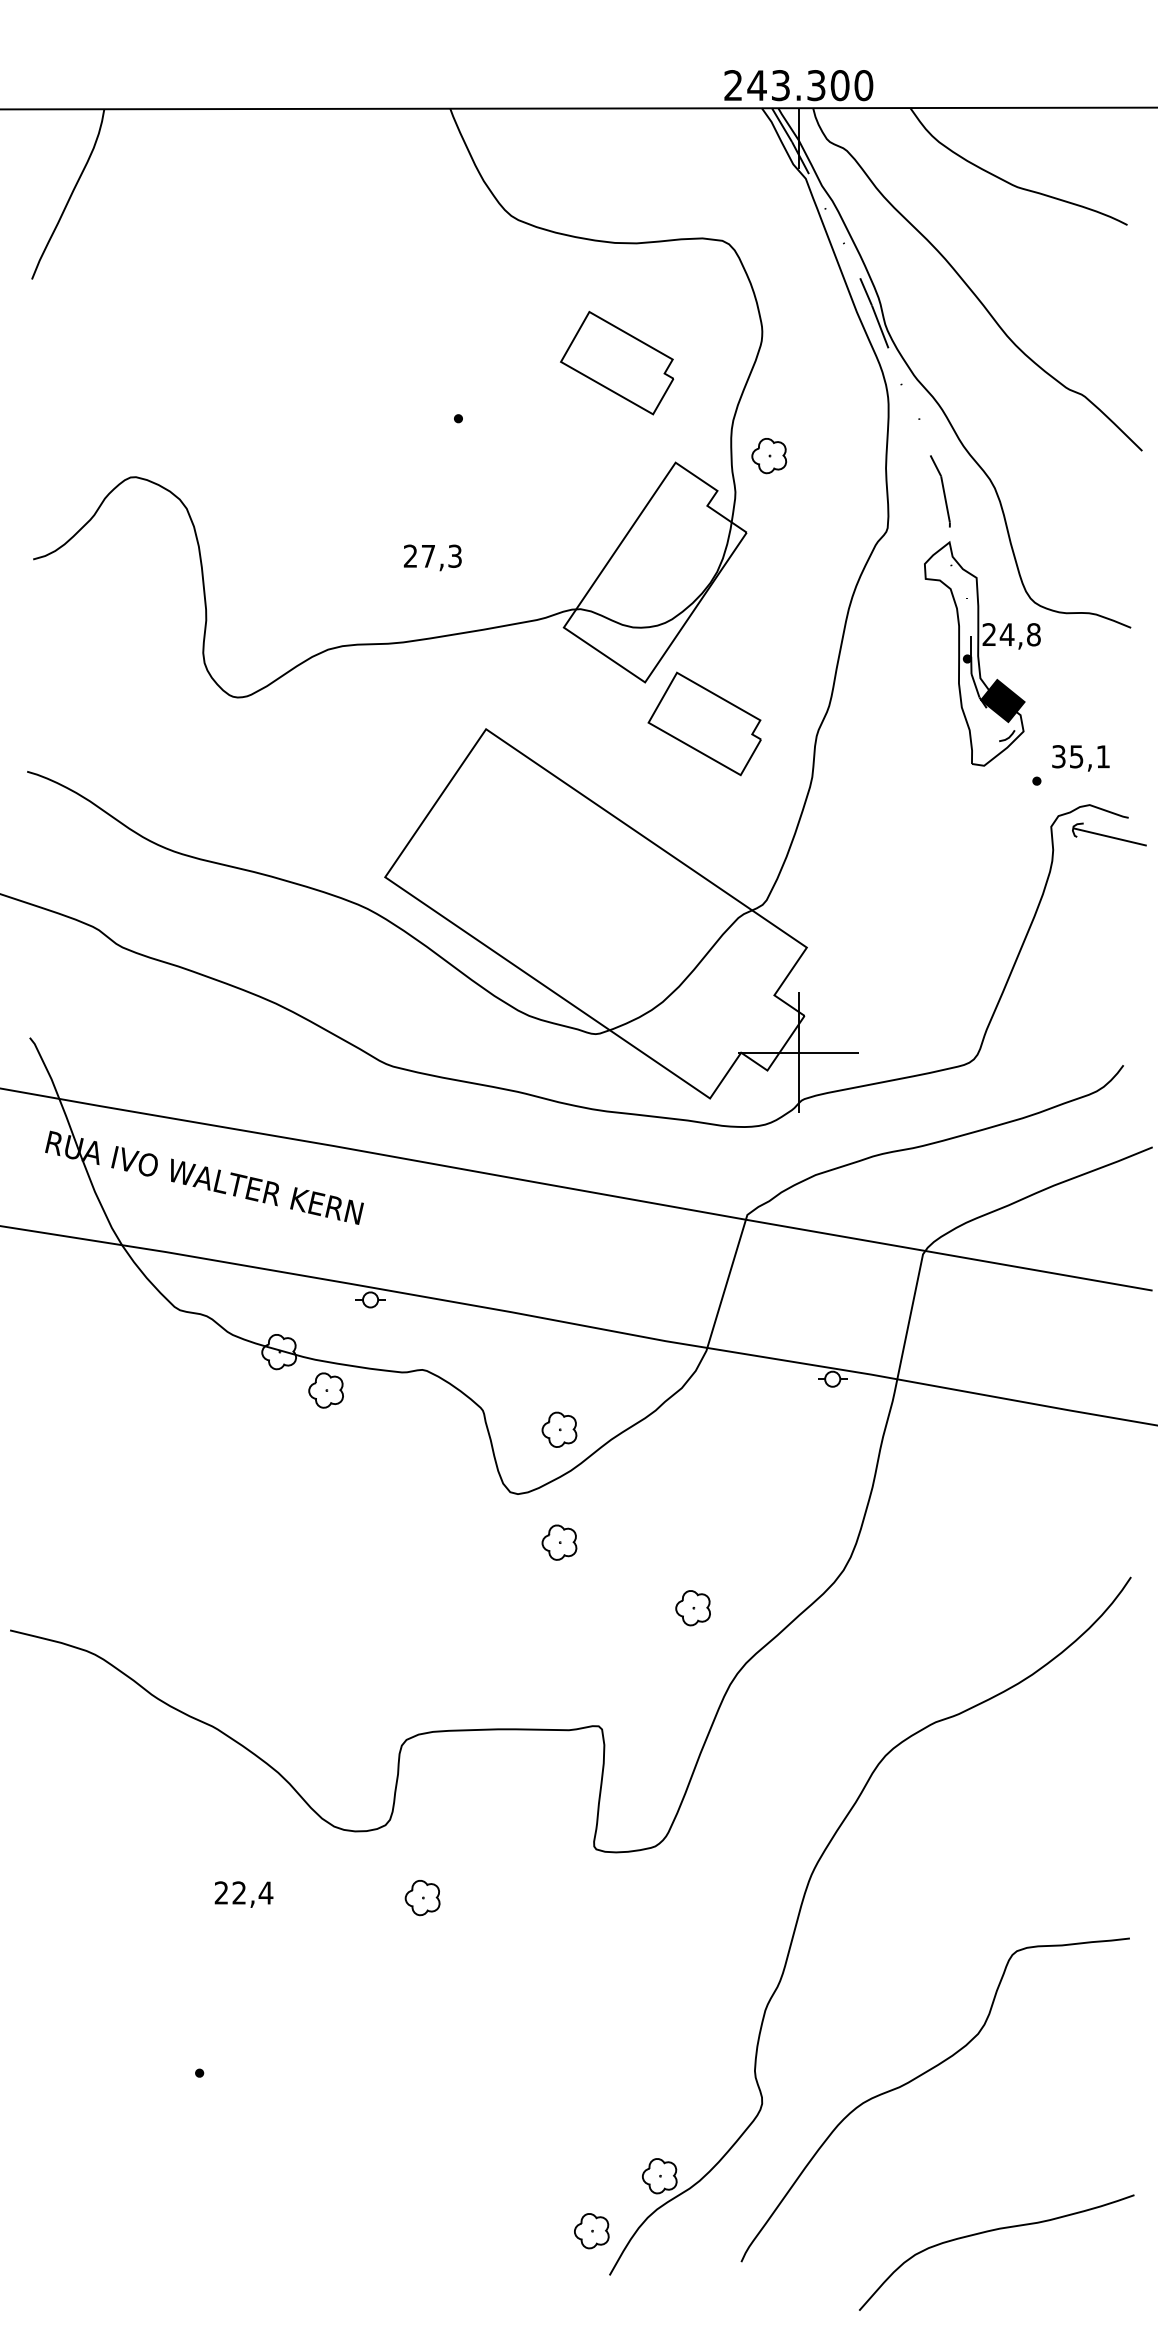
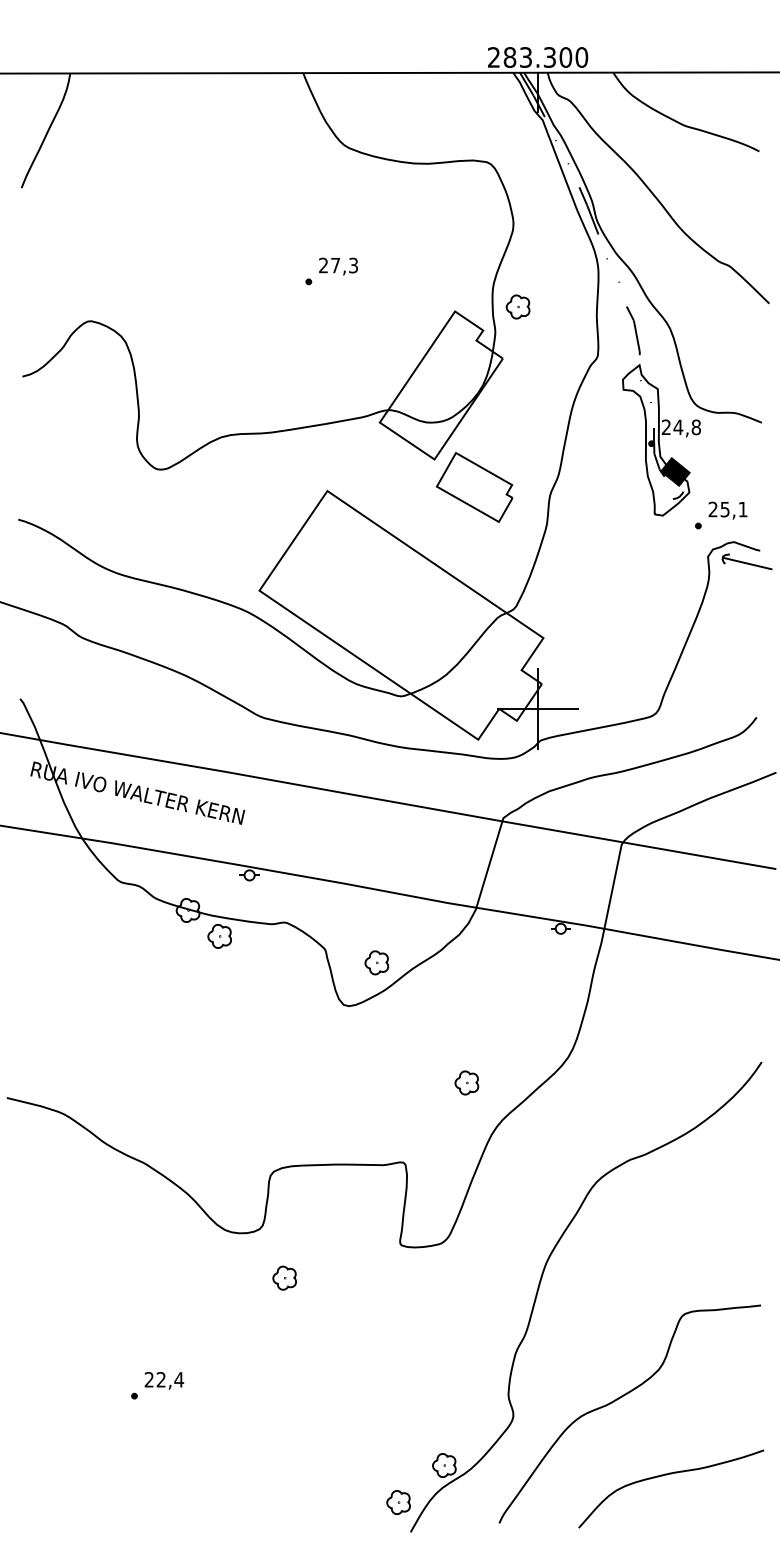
text: (756, 85) -> (509, 57), 243.300 -> 283.300
part: (616, 363) -> (415, 244), removed
text: (432, 557) -> (338, 266), moved
text: (1057, 756) -> (712, 509), 35,1 -> 25,1
part: (558, 1542) -> (376, 1038), removed
text: (244, 1894) -> (164, 1380), moved
curve: (991, 2232) -> (667, 1475), moved

